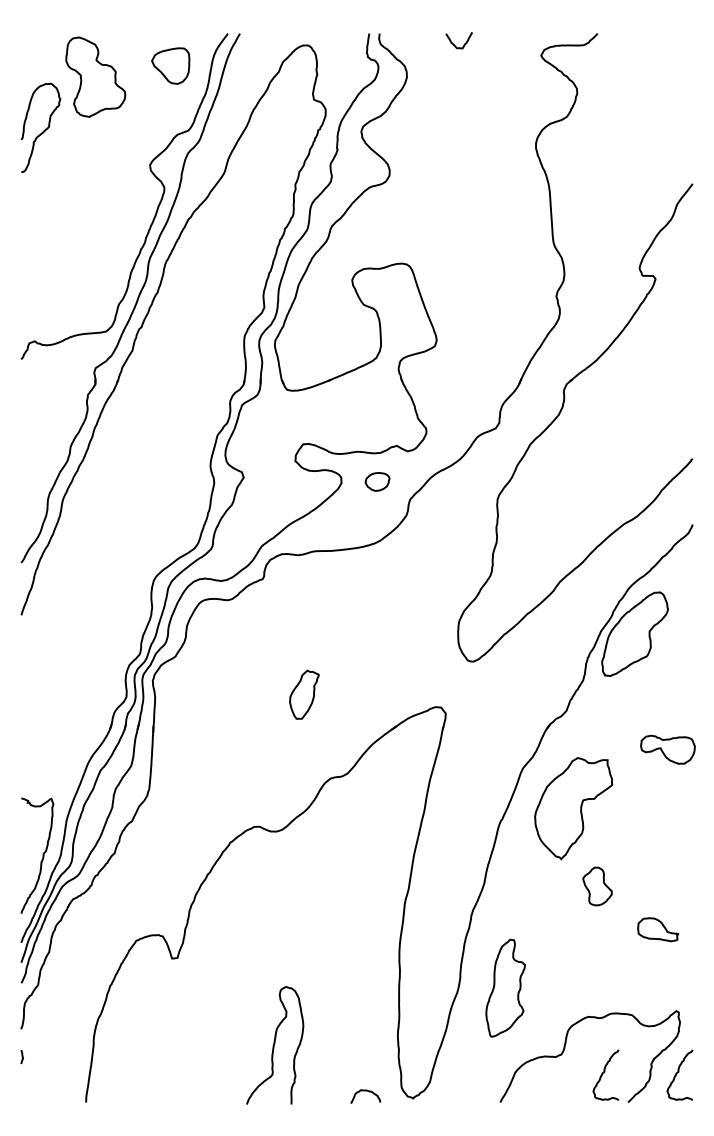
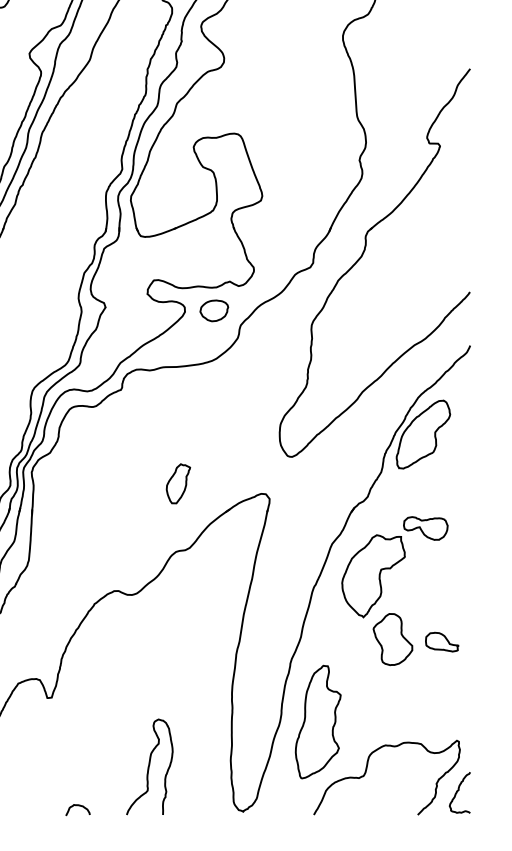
part: (377, 481) -> (214, 310), size x1.43
part: (304, 694) -> (178, 483), moved
part: (667, 749) -> (425, 528), moved
part: (597, 886) -> (392, 639), size x1.67
part: (658, 929) -> (442, 641), moved
part: (505, 988) -> (318, 722), size x1.43
curve: (274, 1045) -> (149, 767), moved
curve: (604, 1073) -> (398, 791), removed
curve: (365, 1091) -> (77, 806), moved

